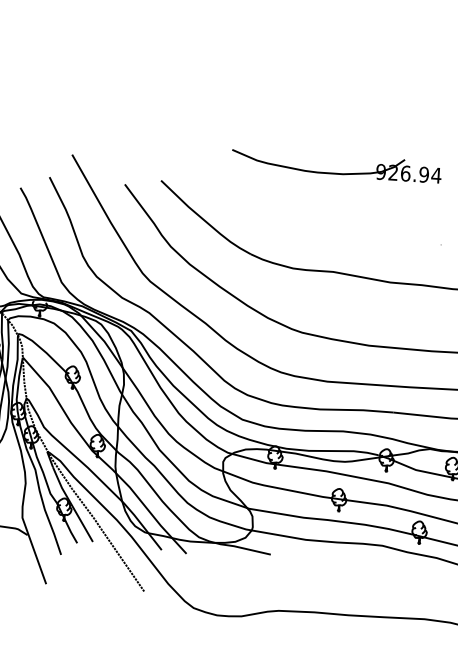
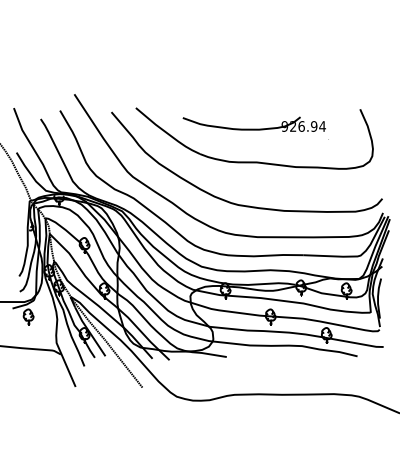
part: (335, 164) -> (253, 123), moved

